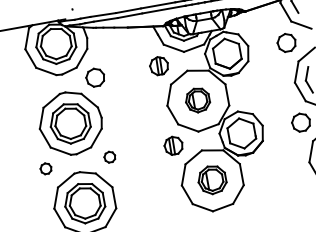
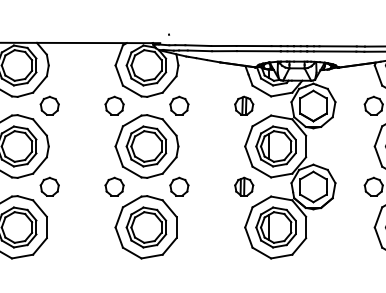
part: (31, 88) -> (114, 105), added
part: (197, 100) -> (275, 146), size x1.67
part: (109, 156) -> (179, 186), size x1.67
part: (45, 168) -> (114, 186), size x1.67
part: (211, 180) -> (275, 227), size x1.43

